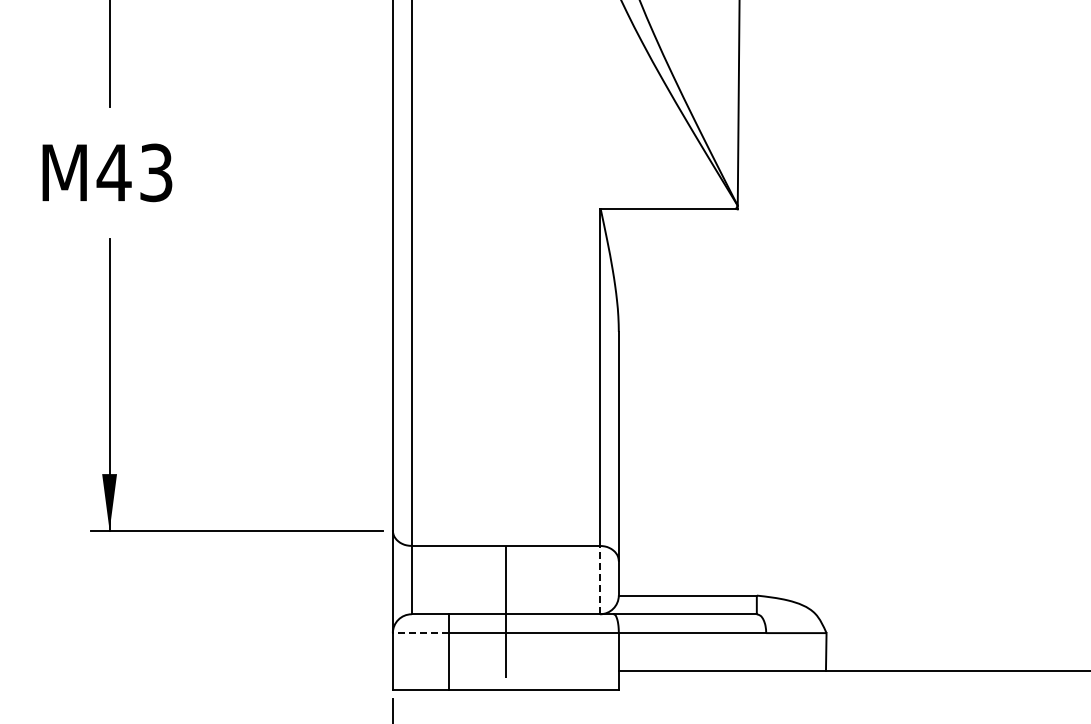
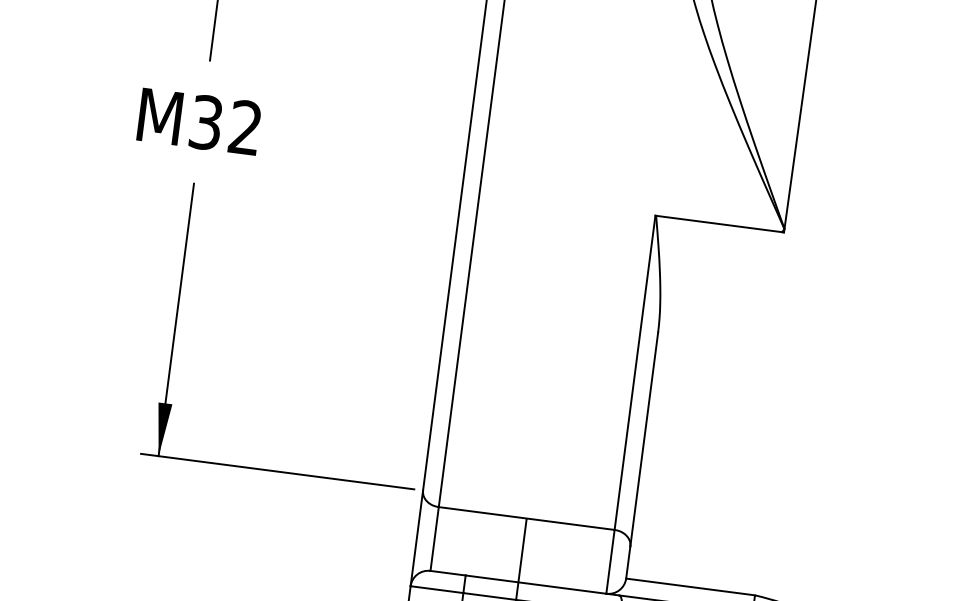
text: (134, 172) -> (225, 124), M43 -> M32
line: (600, 579) -> (611, 561), dashed -> solid
line: (420, 633) -> (436, 589), dashed -> solid

